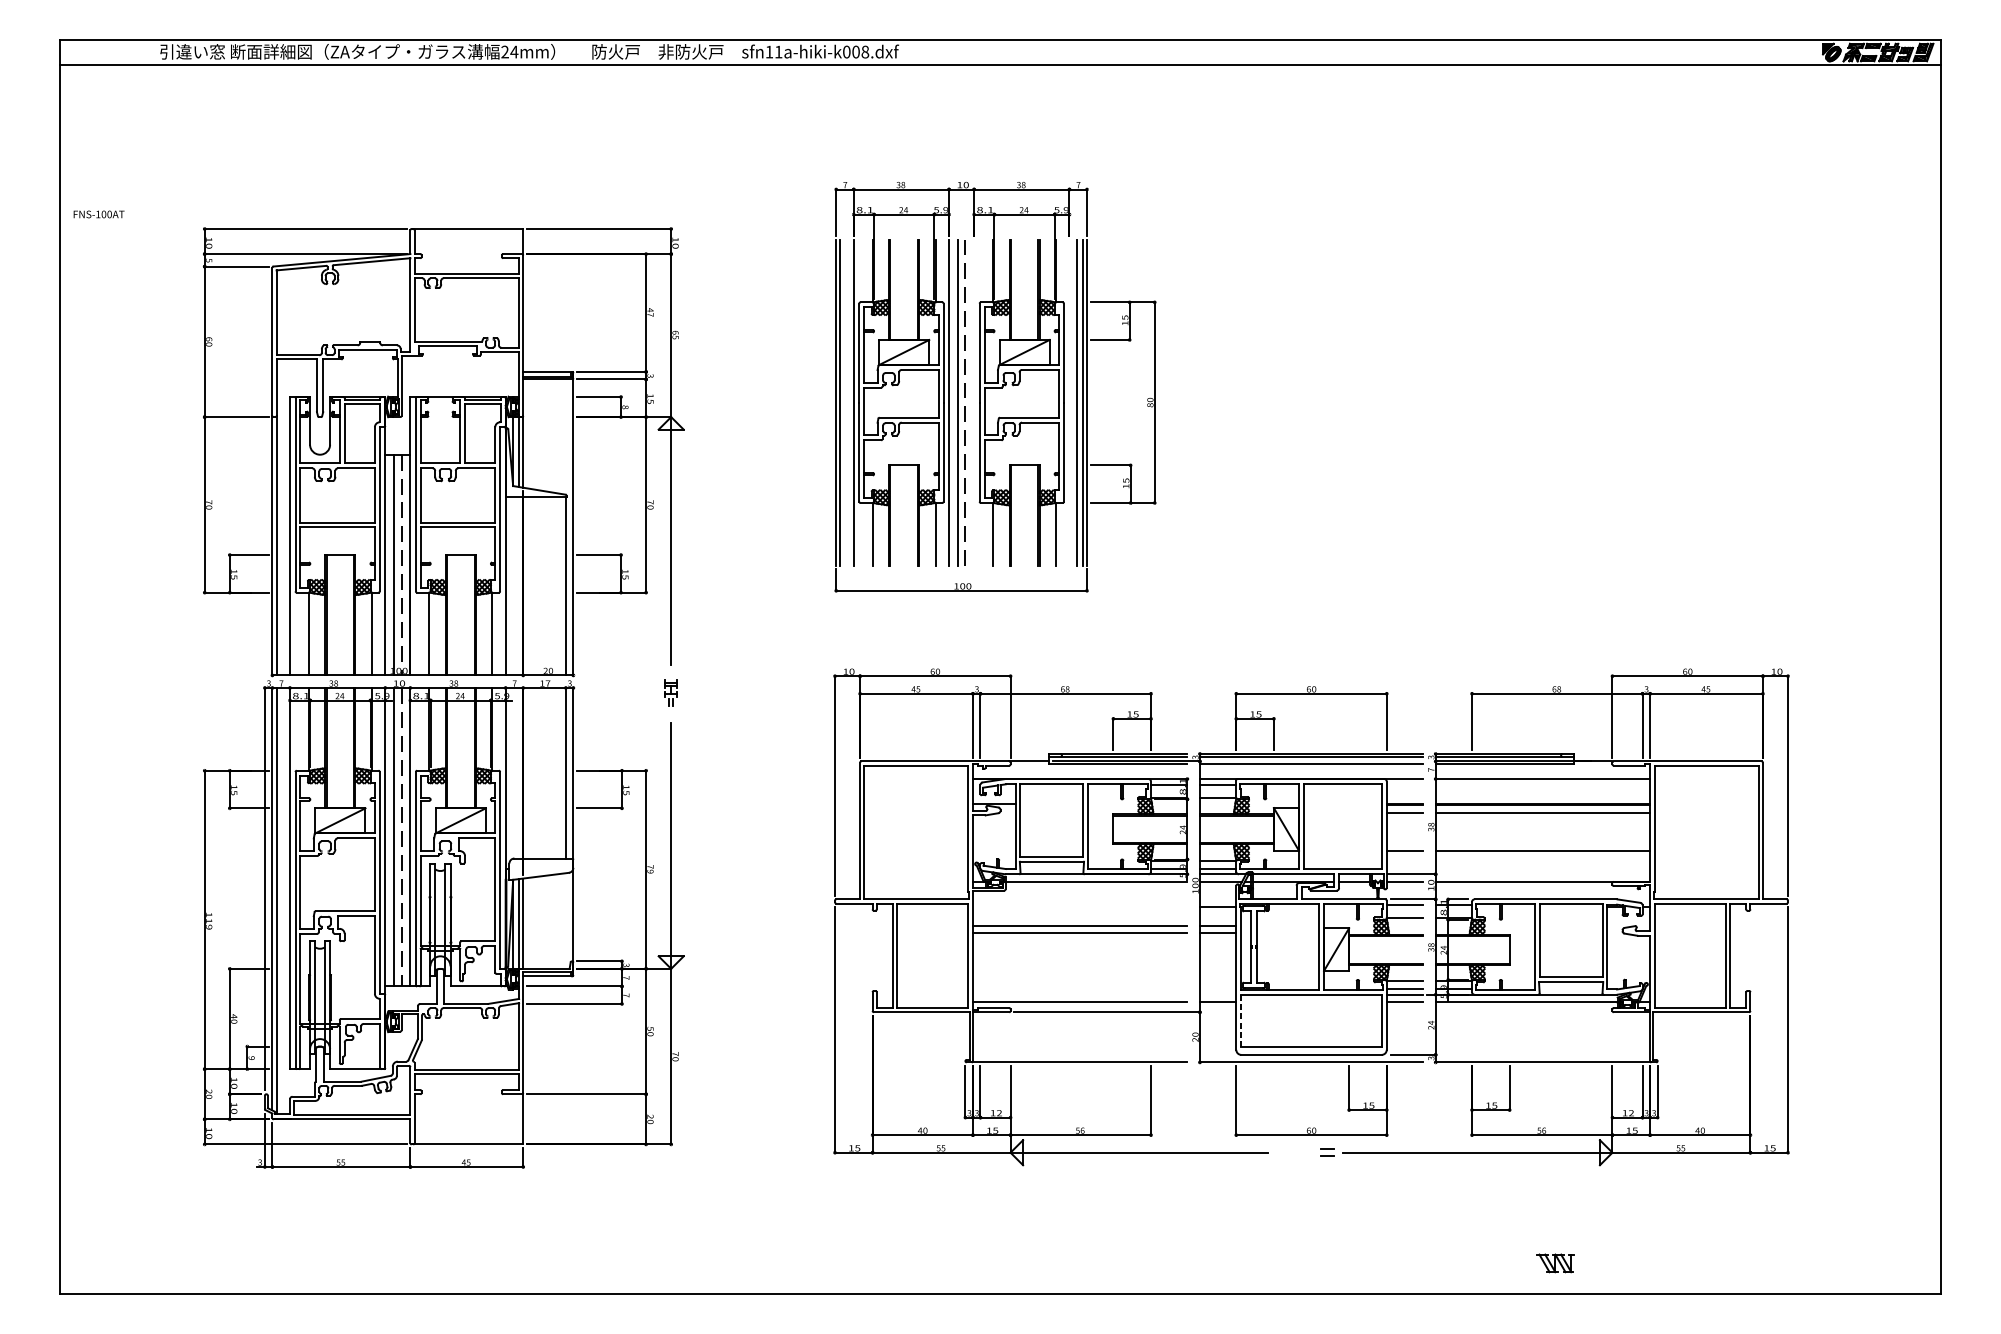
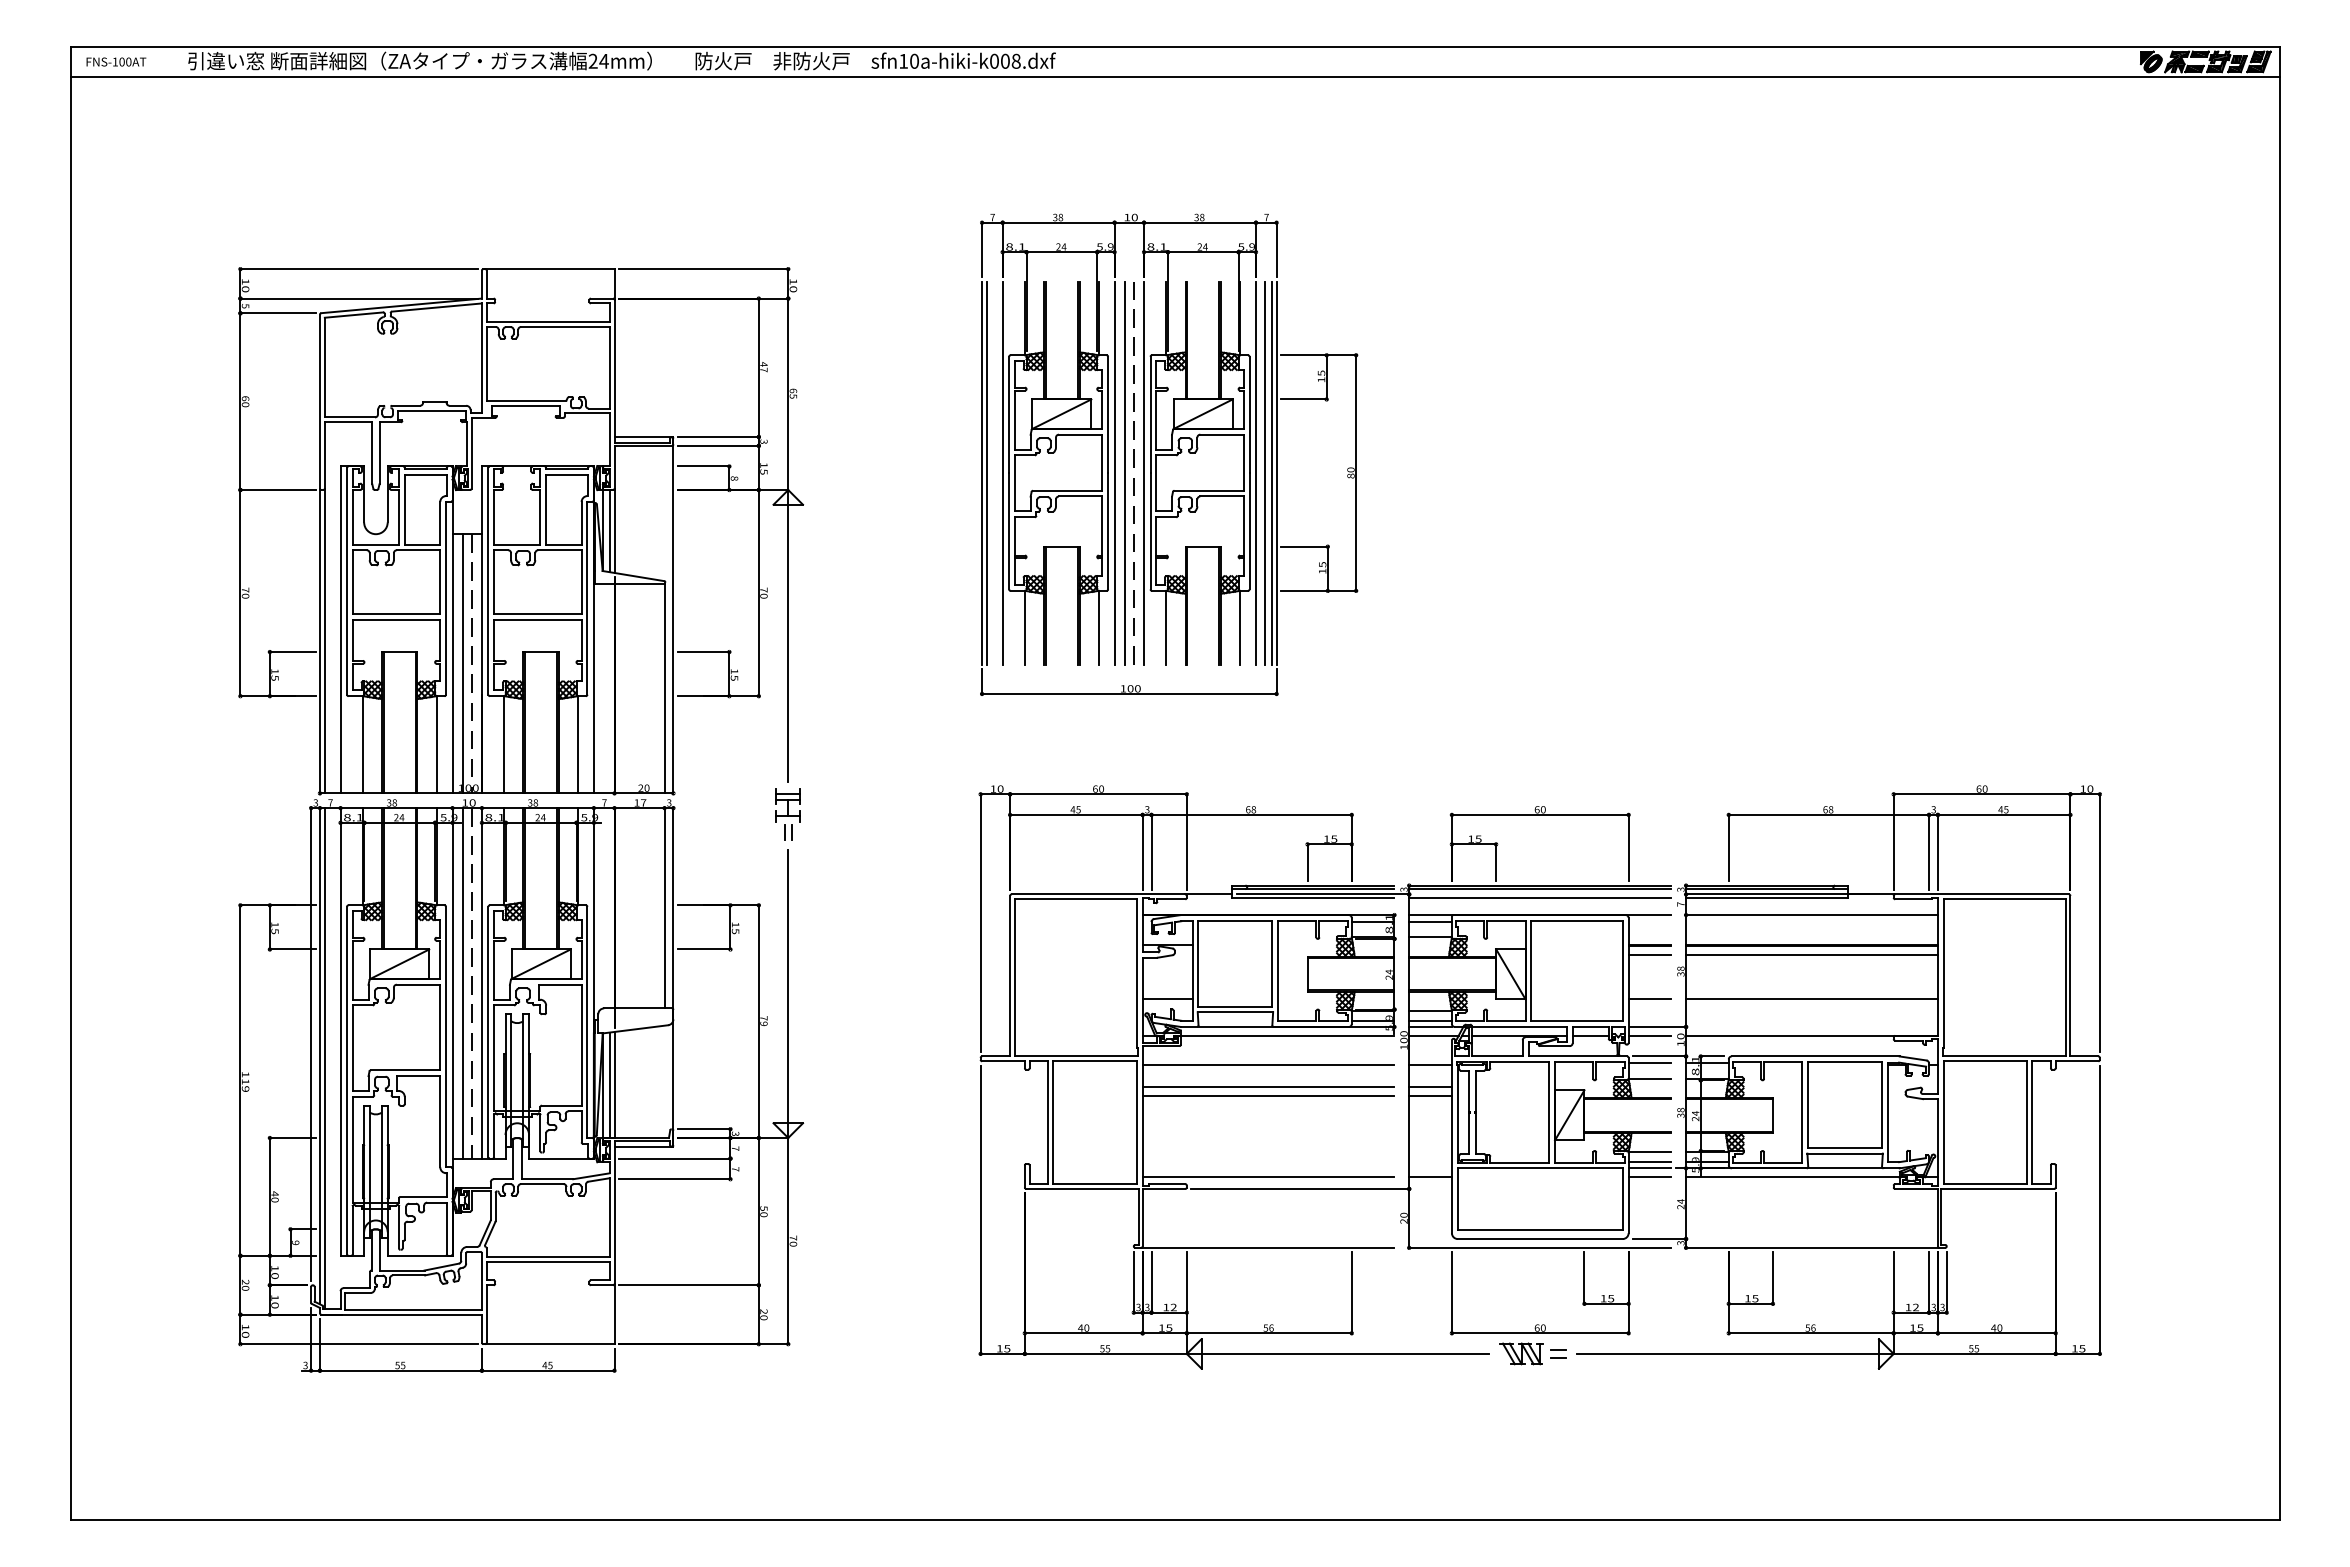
text: (778, 51) -> (914, 60), sfn11a-hiki-k008.dxf -> sfn10a-hiki-k008.dxf
text: (99, 214) -> (116, 61), moved
line: (974, 402) -> (1144, 472), added
line: (1069, 402) -> (1255, 472), added
part: (670, 693) -> (787, 814), size x1.67
line: (994, 850) -> (1167, 999), added
line: (1080, 907) -> (1268, 1065), added
line: (1241, 1021) -> (1457, 1199), dashed -> solid
part: (1555, 1263) -> (1521, 1353), moved

